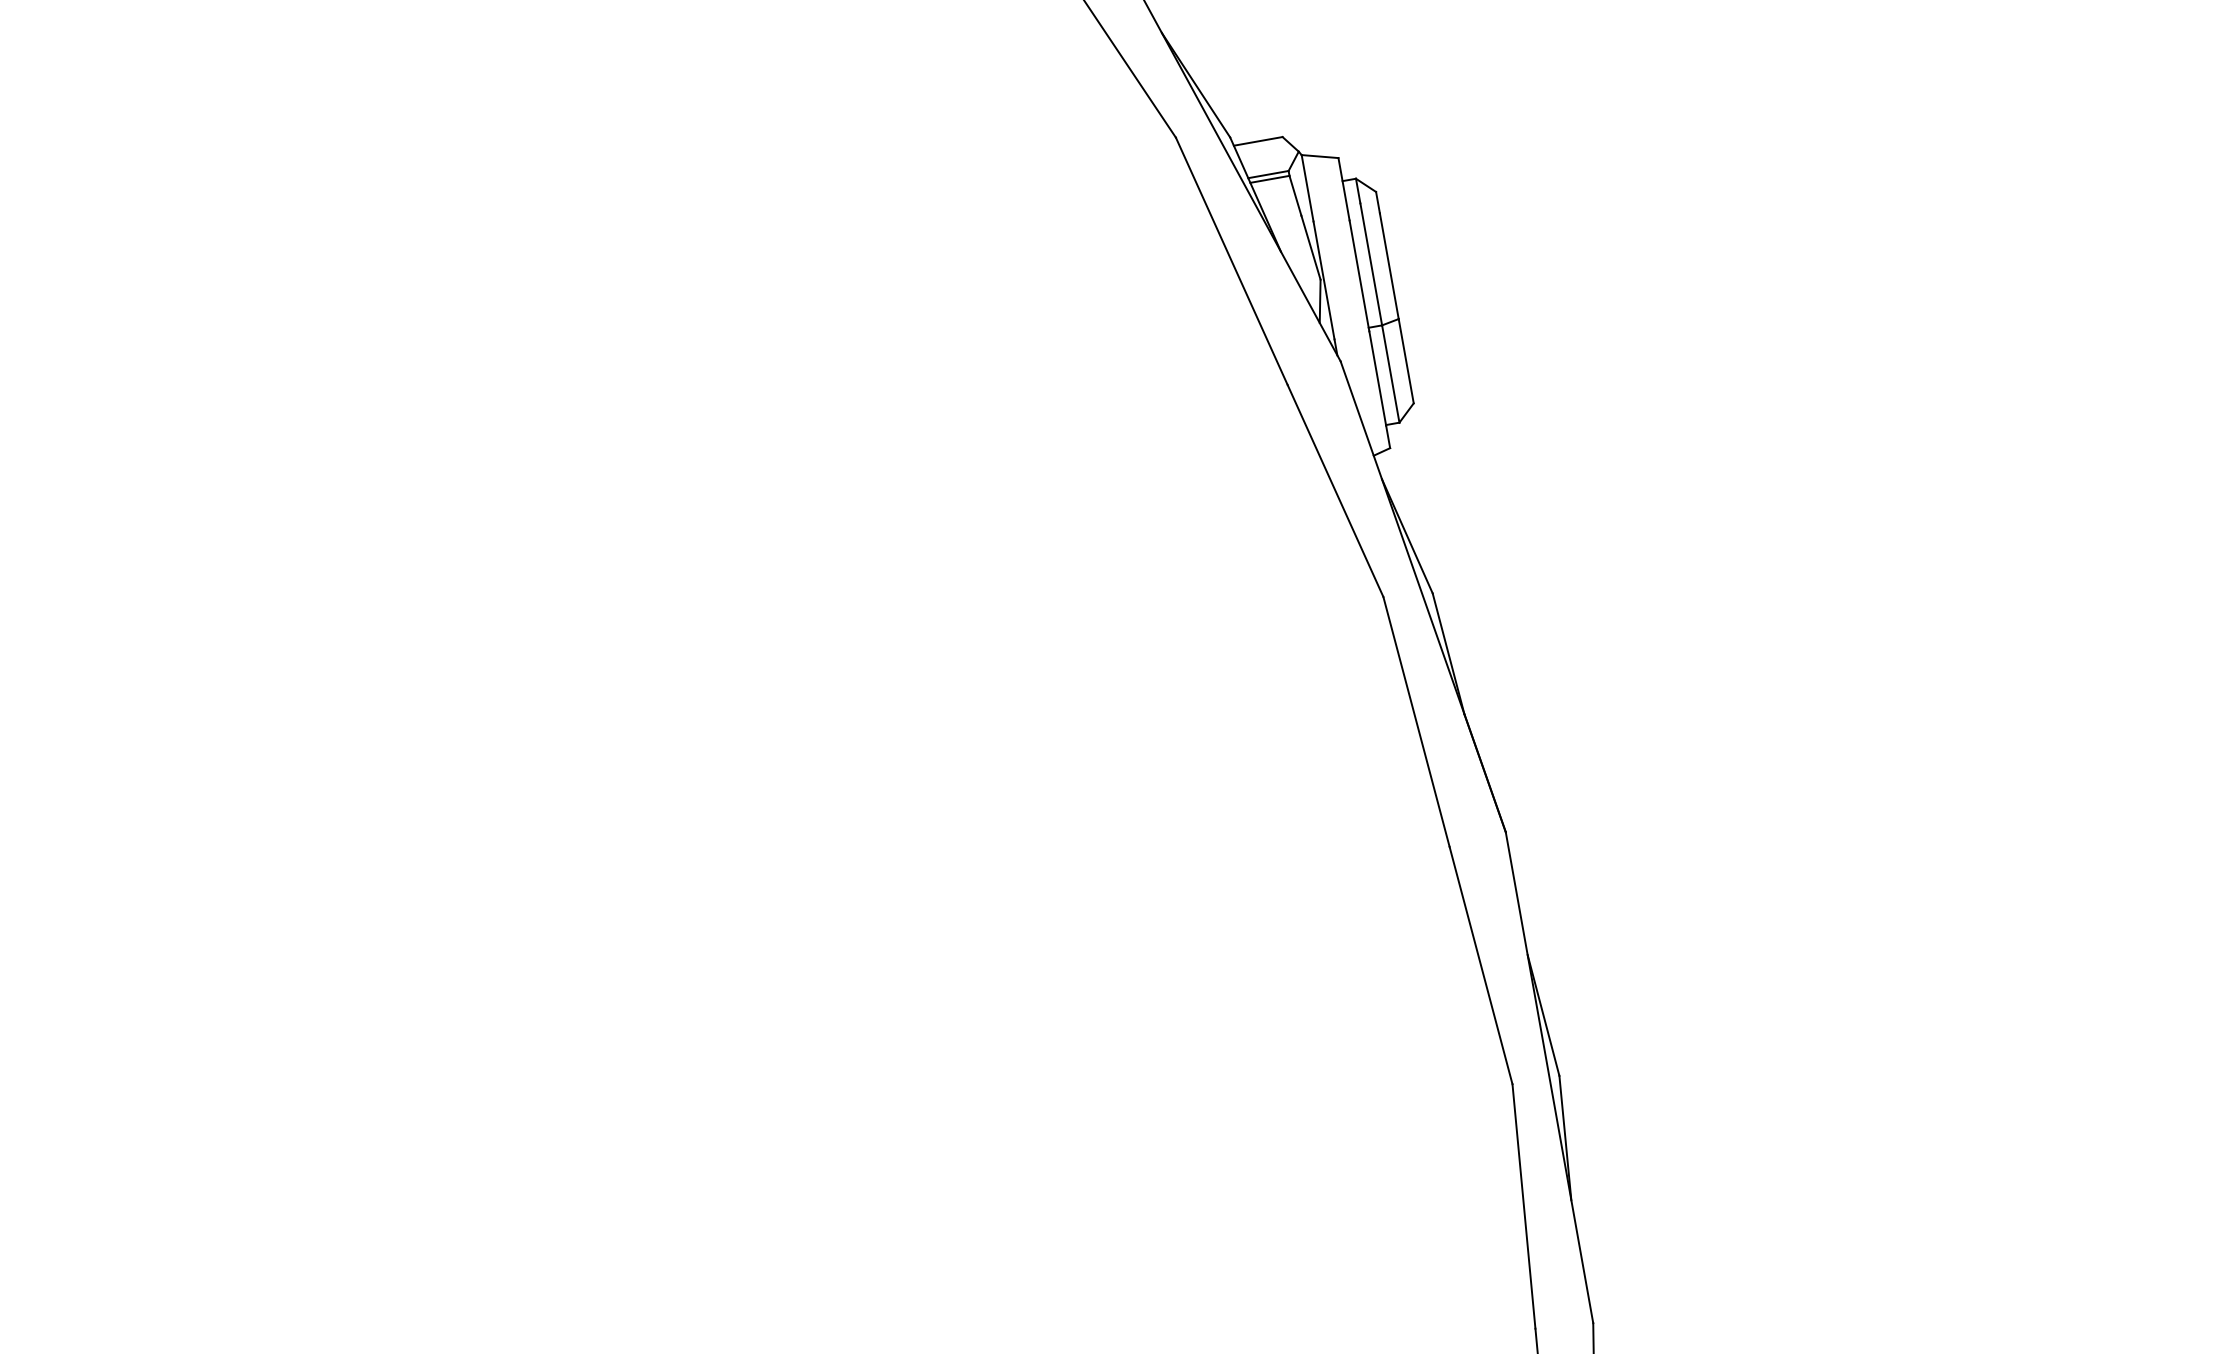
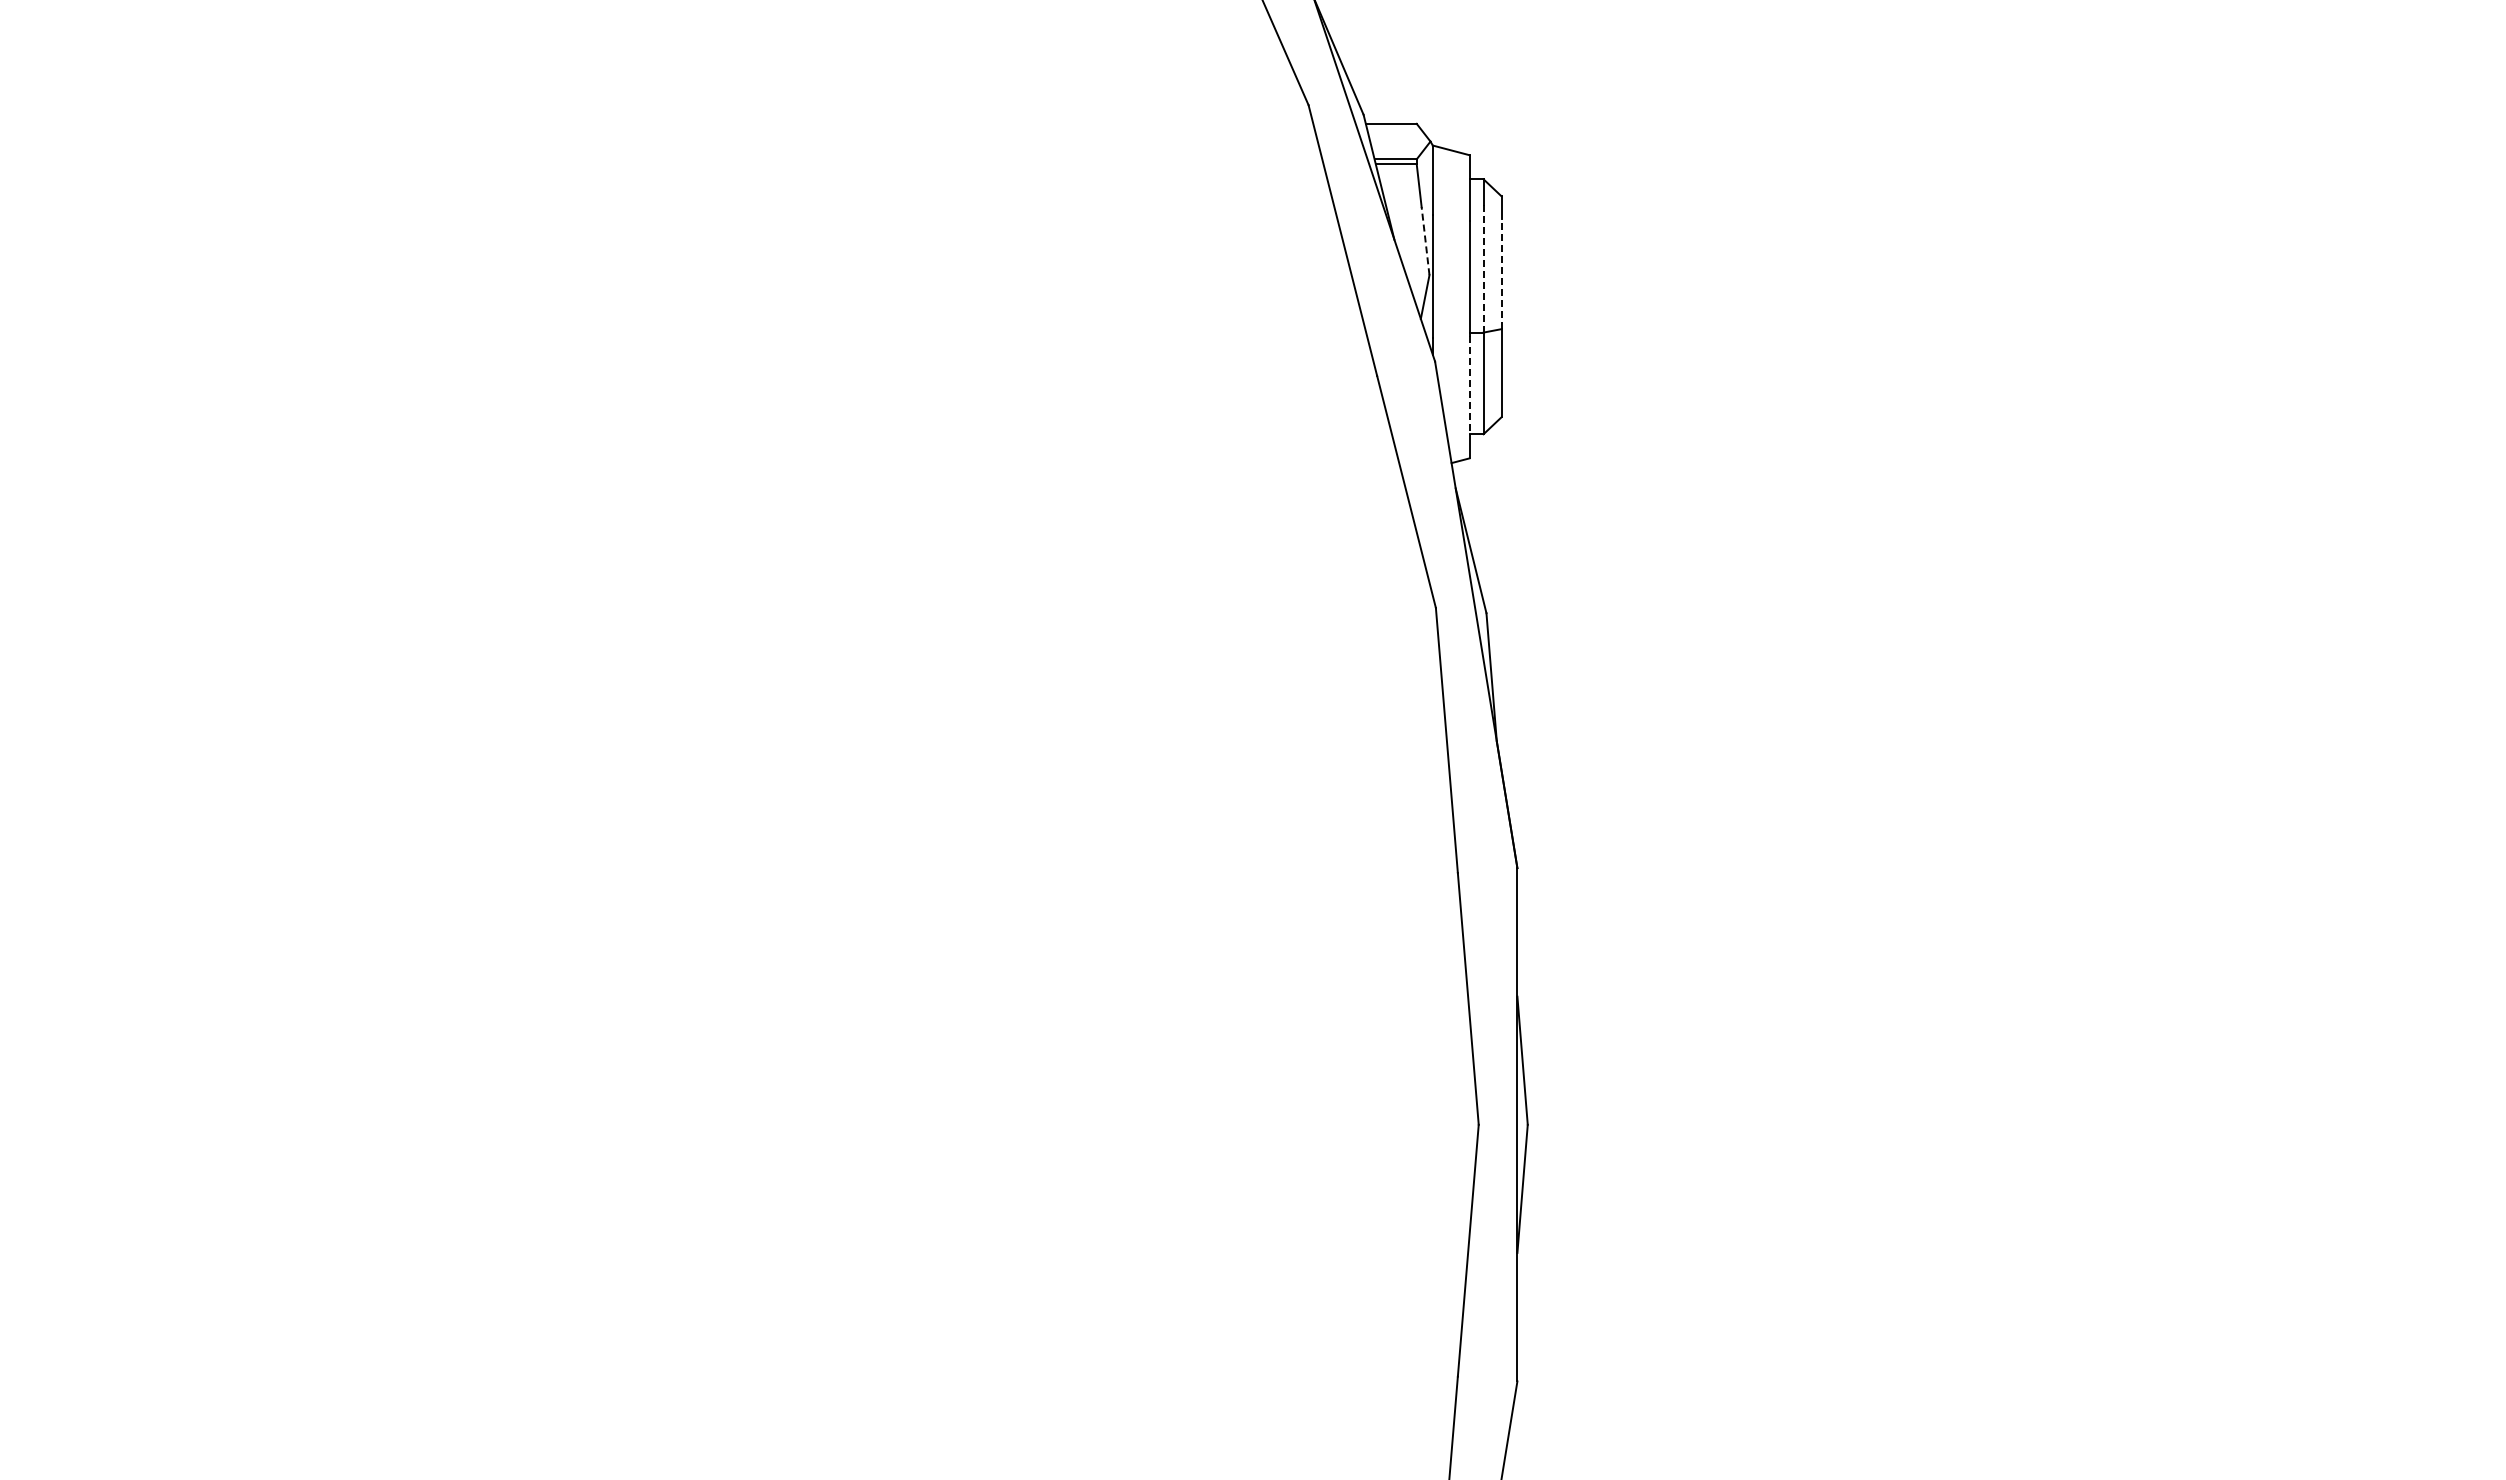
line: (1310, 247) -> (1425, 240), solid -> dashed
line: (1371, 264) -> (1483, 268), solid -> dashed
line: (1389, 265) -> (1501, 273), solid -> dashed
line: (1377, 379) -> (1469, 386), solid -> dashed

